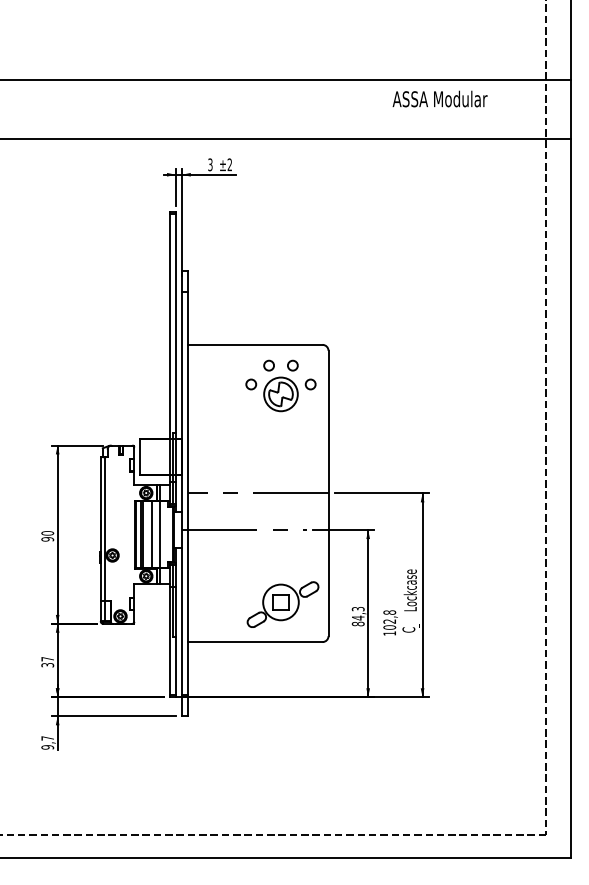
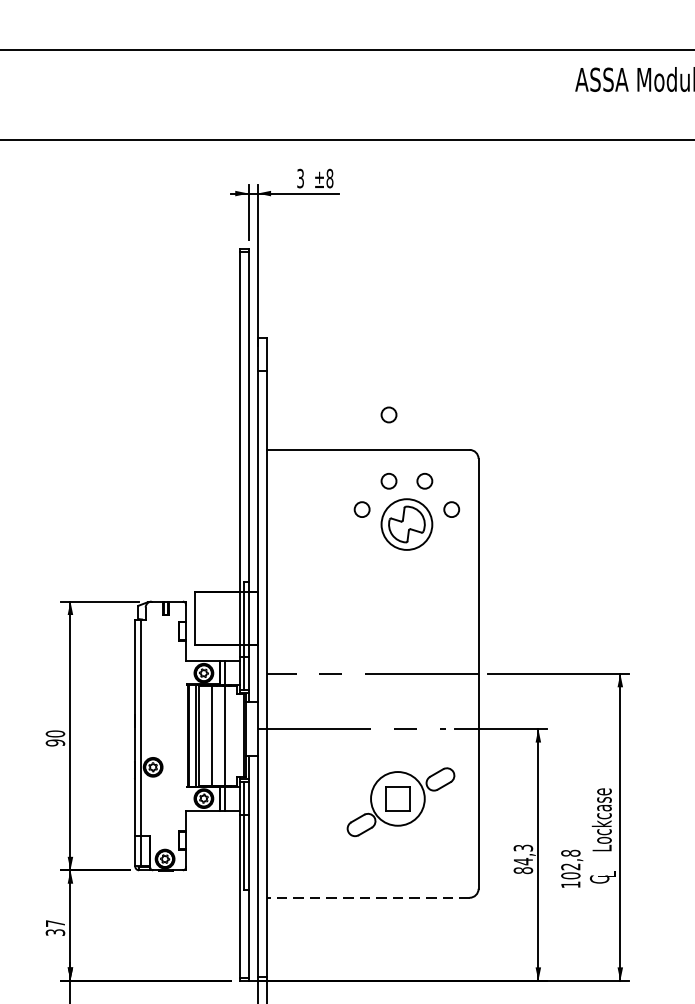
text: (229, 164) -> (329, 178), ±2 -> ±8
circle: (268, 321) -> (388, 414), added
part: (282, 604) -> (400, 801), moved
line: (254, 642) -> (367, 898), solid -> dashed

